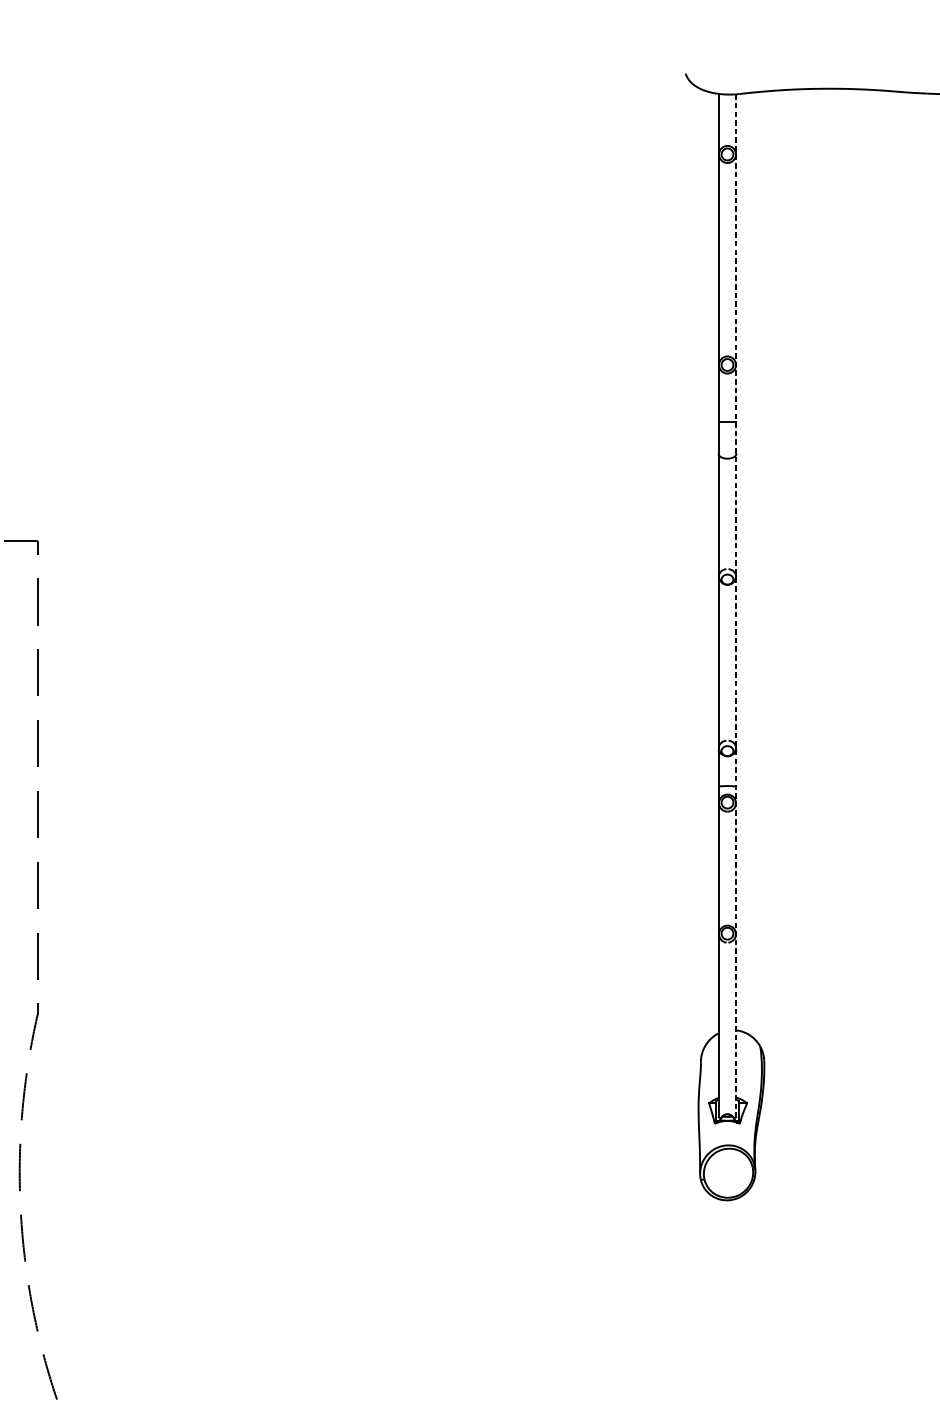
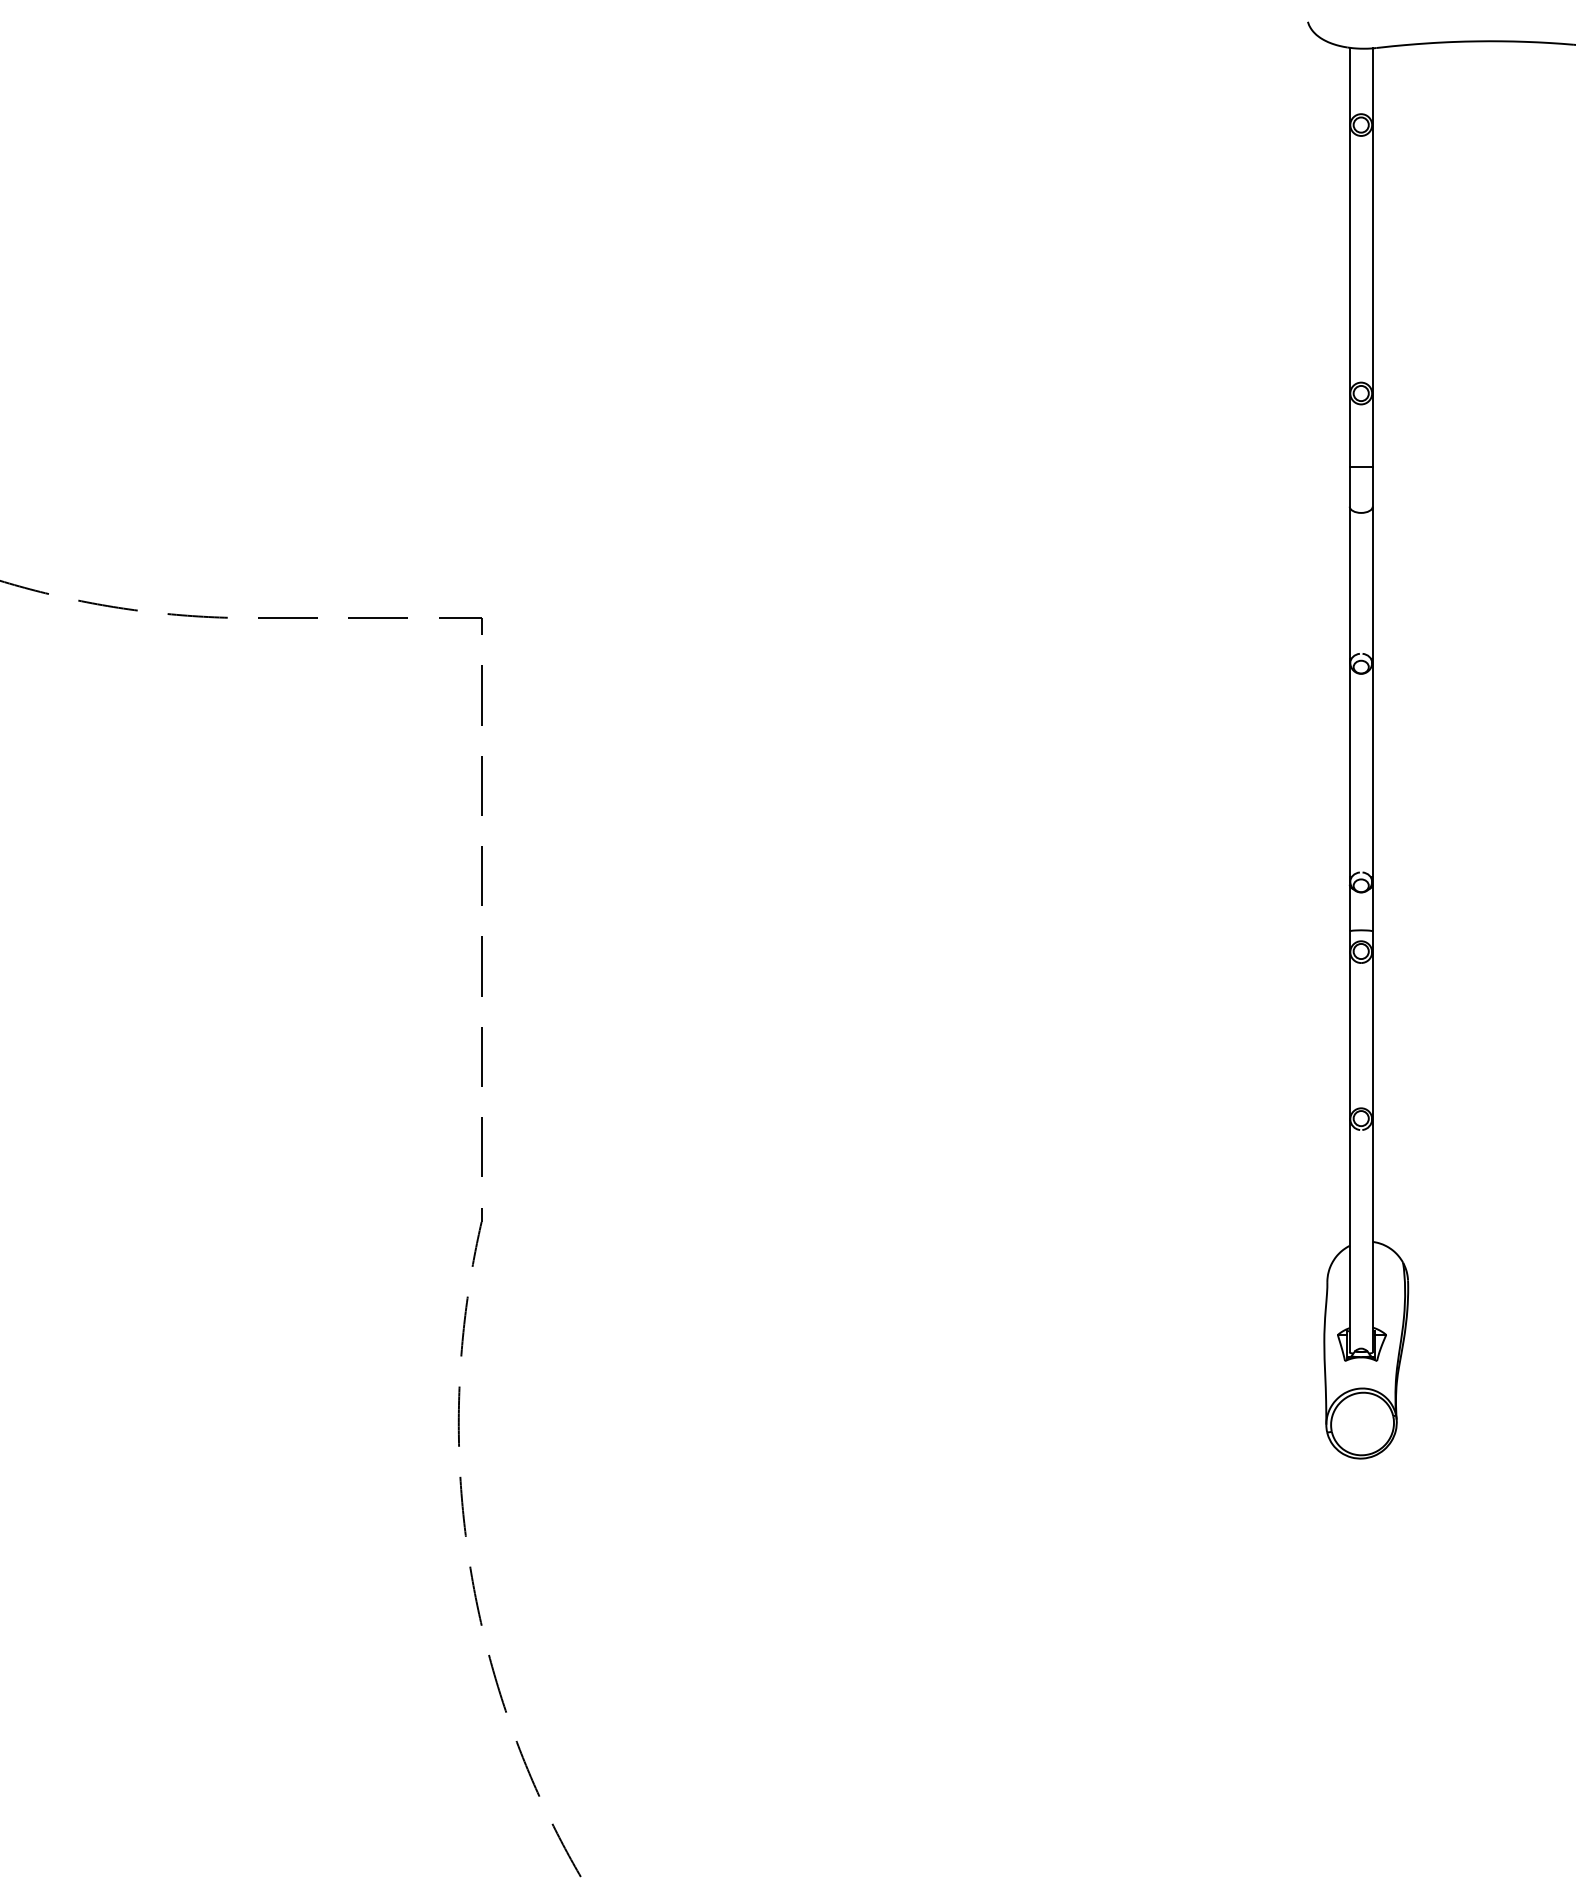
line: (736, 605) -> (1372, 700), dashed -> solid

